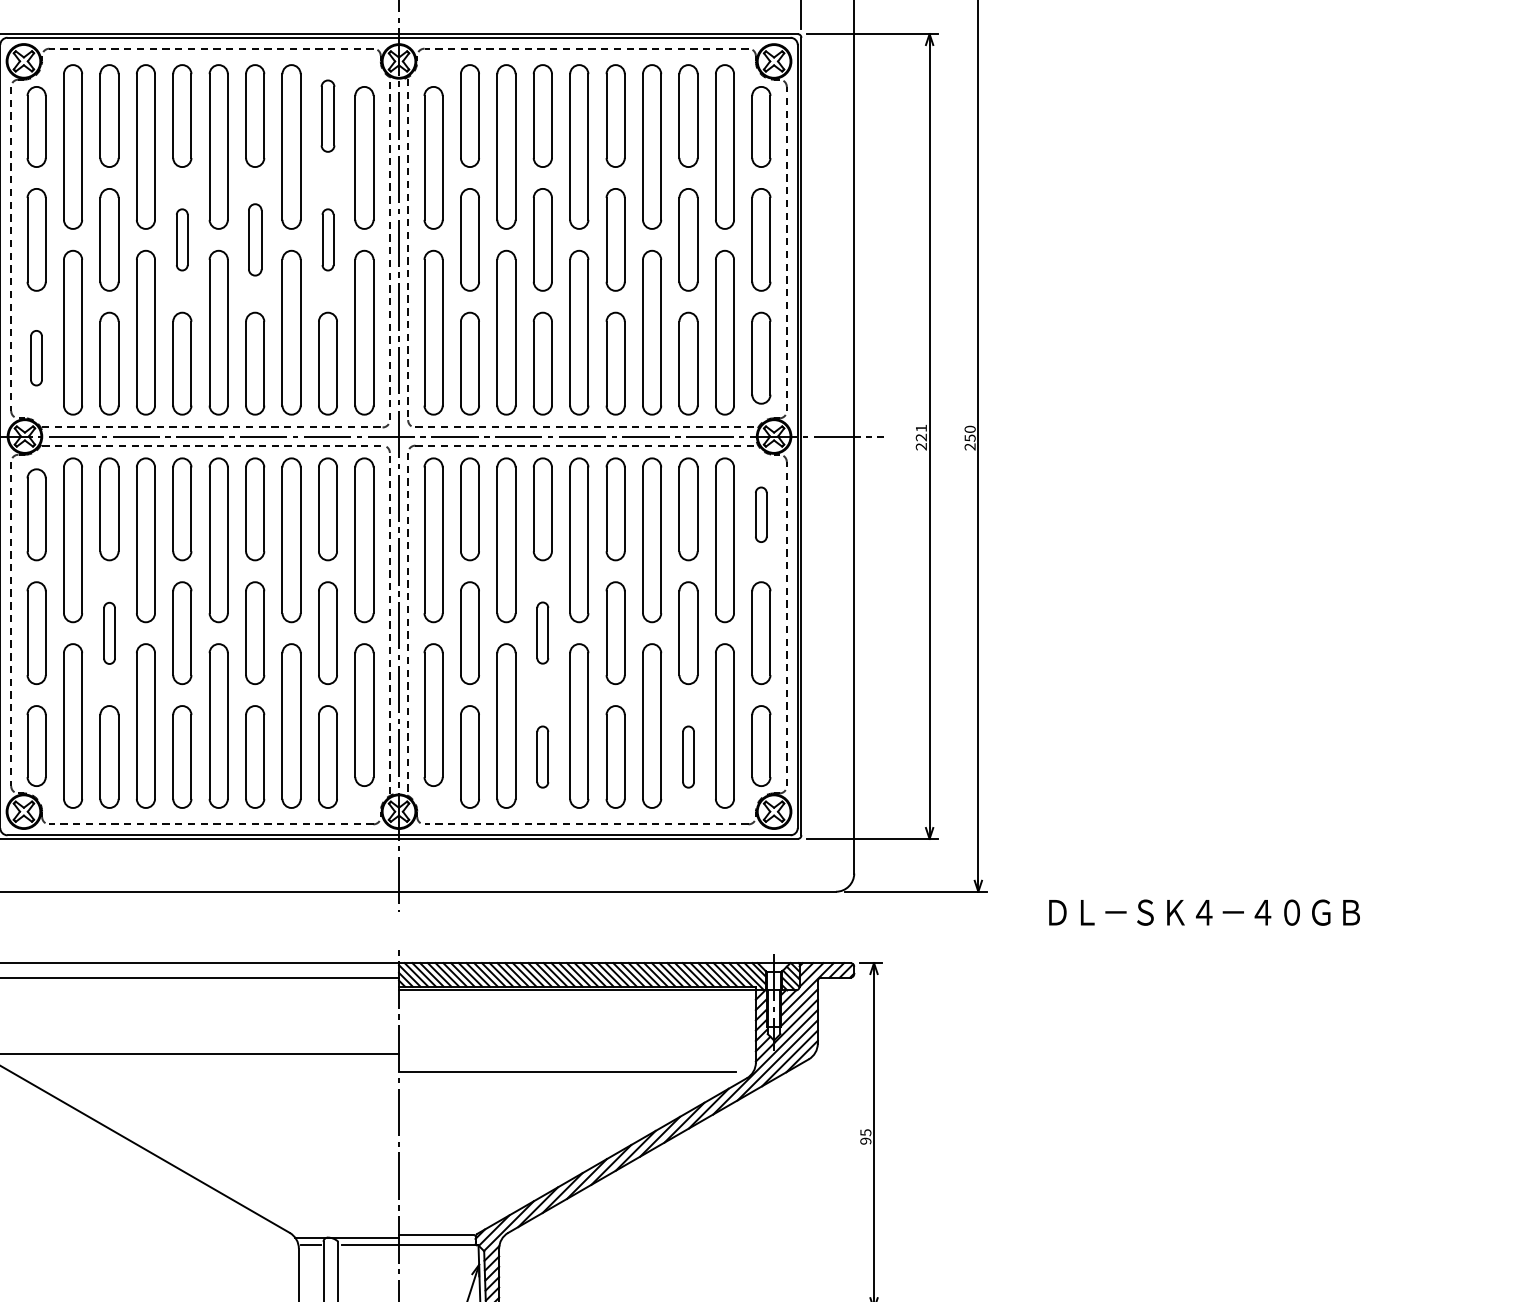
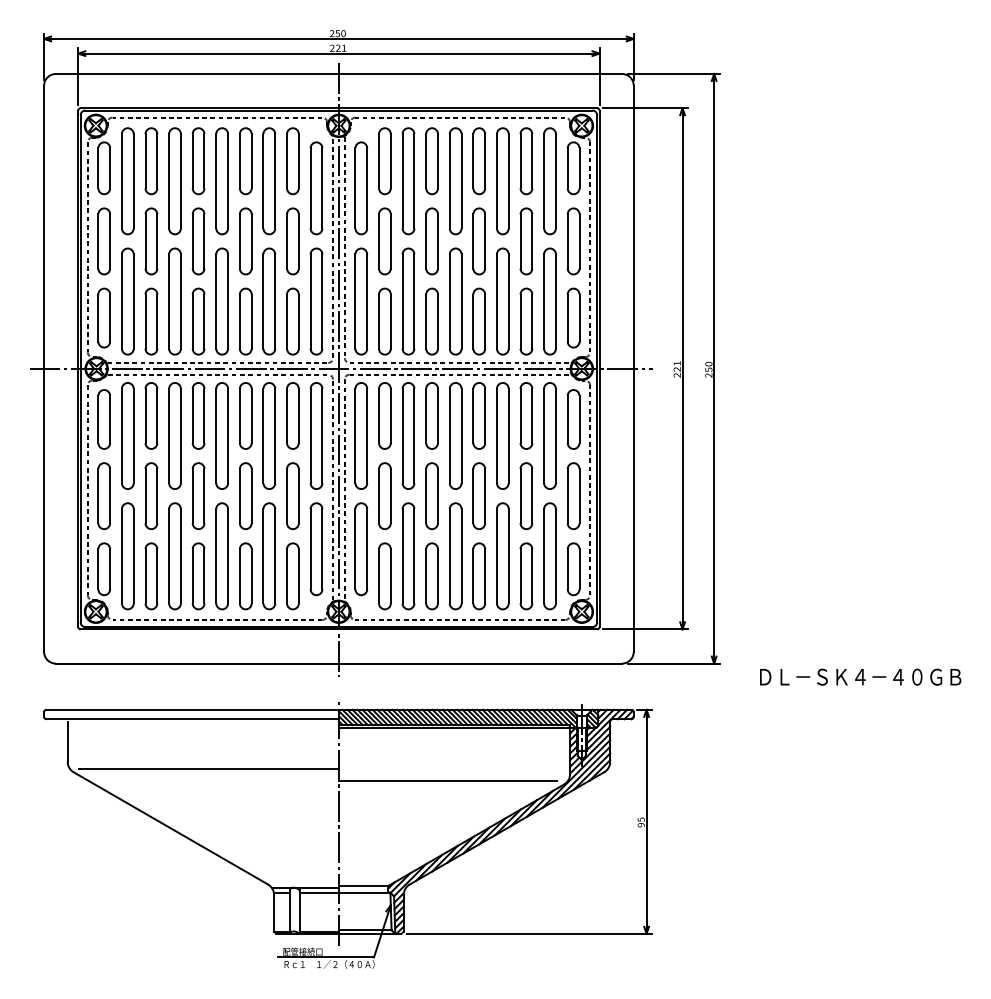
part: (327, 116) -> (292, 161), size x1.43
part: (182, 239) -> (198, 241), size x1.67
part: (254, 239) -> (245, 241), size x1.43
part: (327, 239) -> (292, 241), size x1.67
part: (35, 357) -> (103, 317), size x1.67
part: (761, 514) -> (573, 419), size x1.67
part: (541, 632) -> (431, 495), size x1.67
part: (109, 633) -> (151, 496), size x1.67
part: (541, 757) -> (431, 576), size x1.67
part: (688, 757) -> (526, 576), size x1.67

